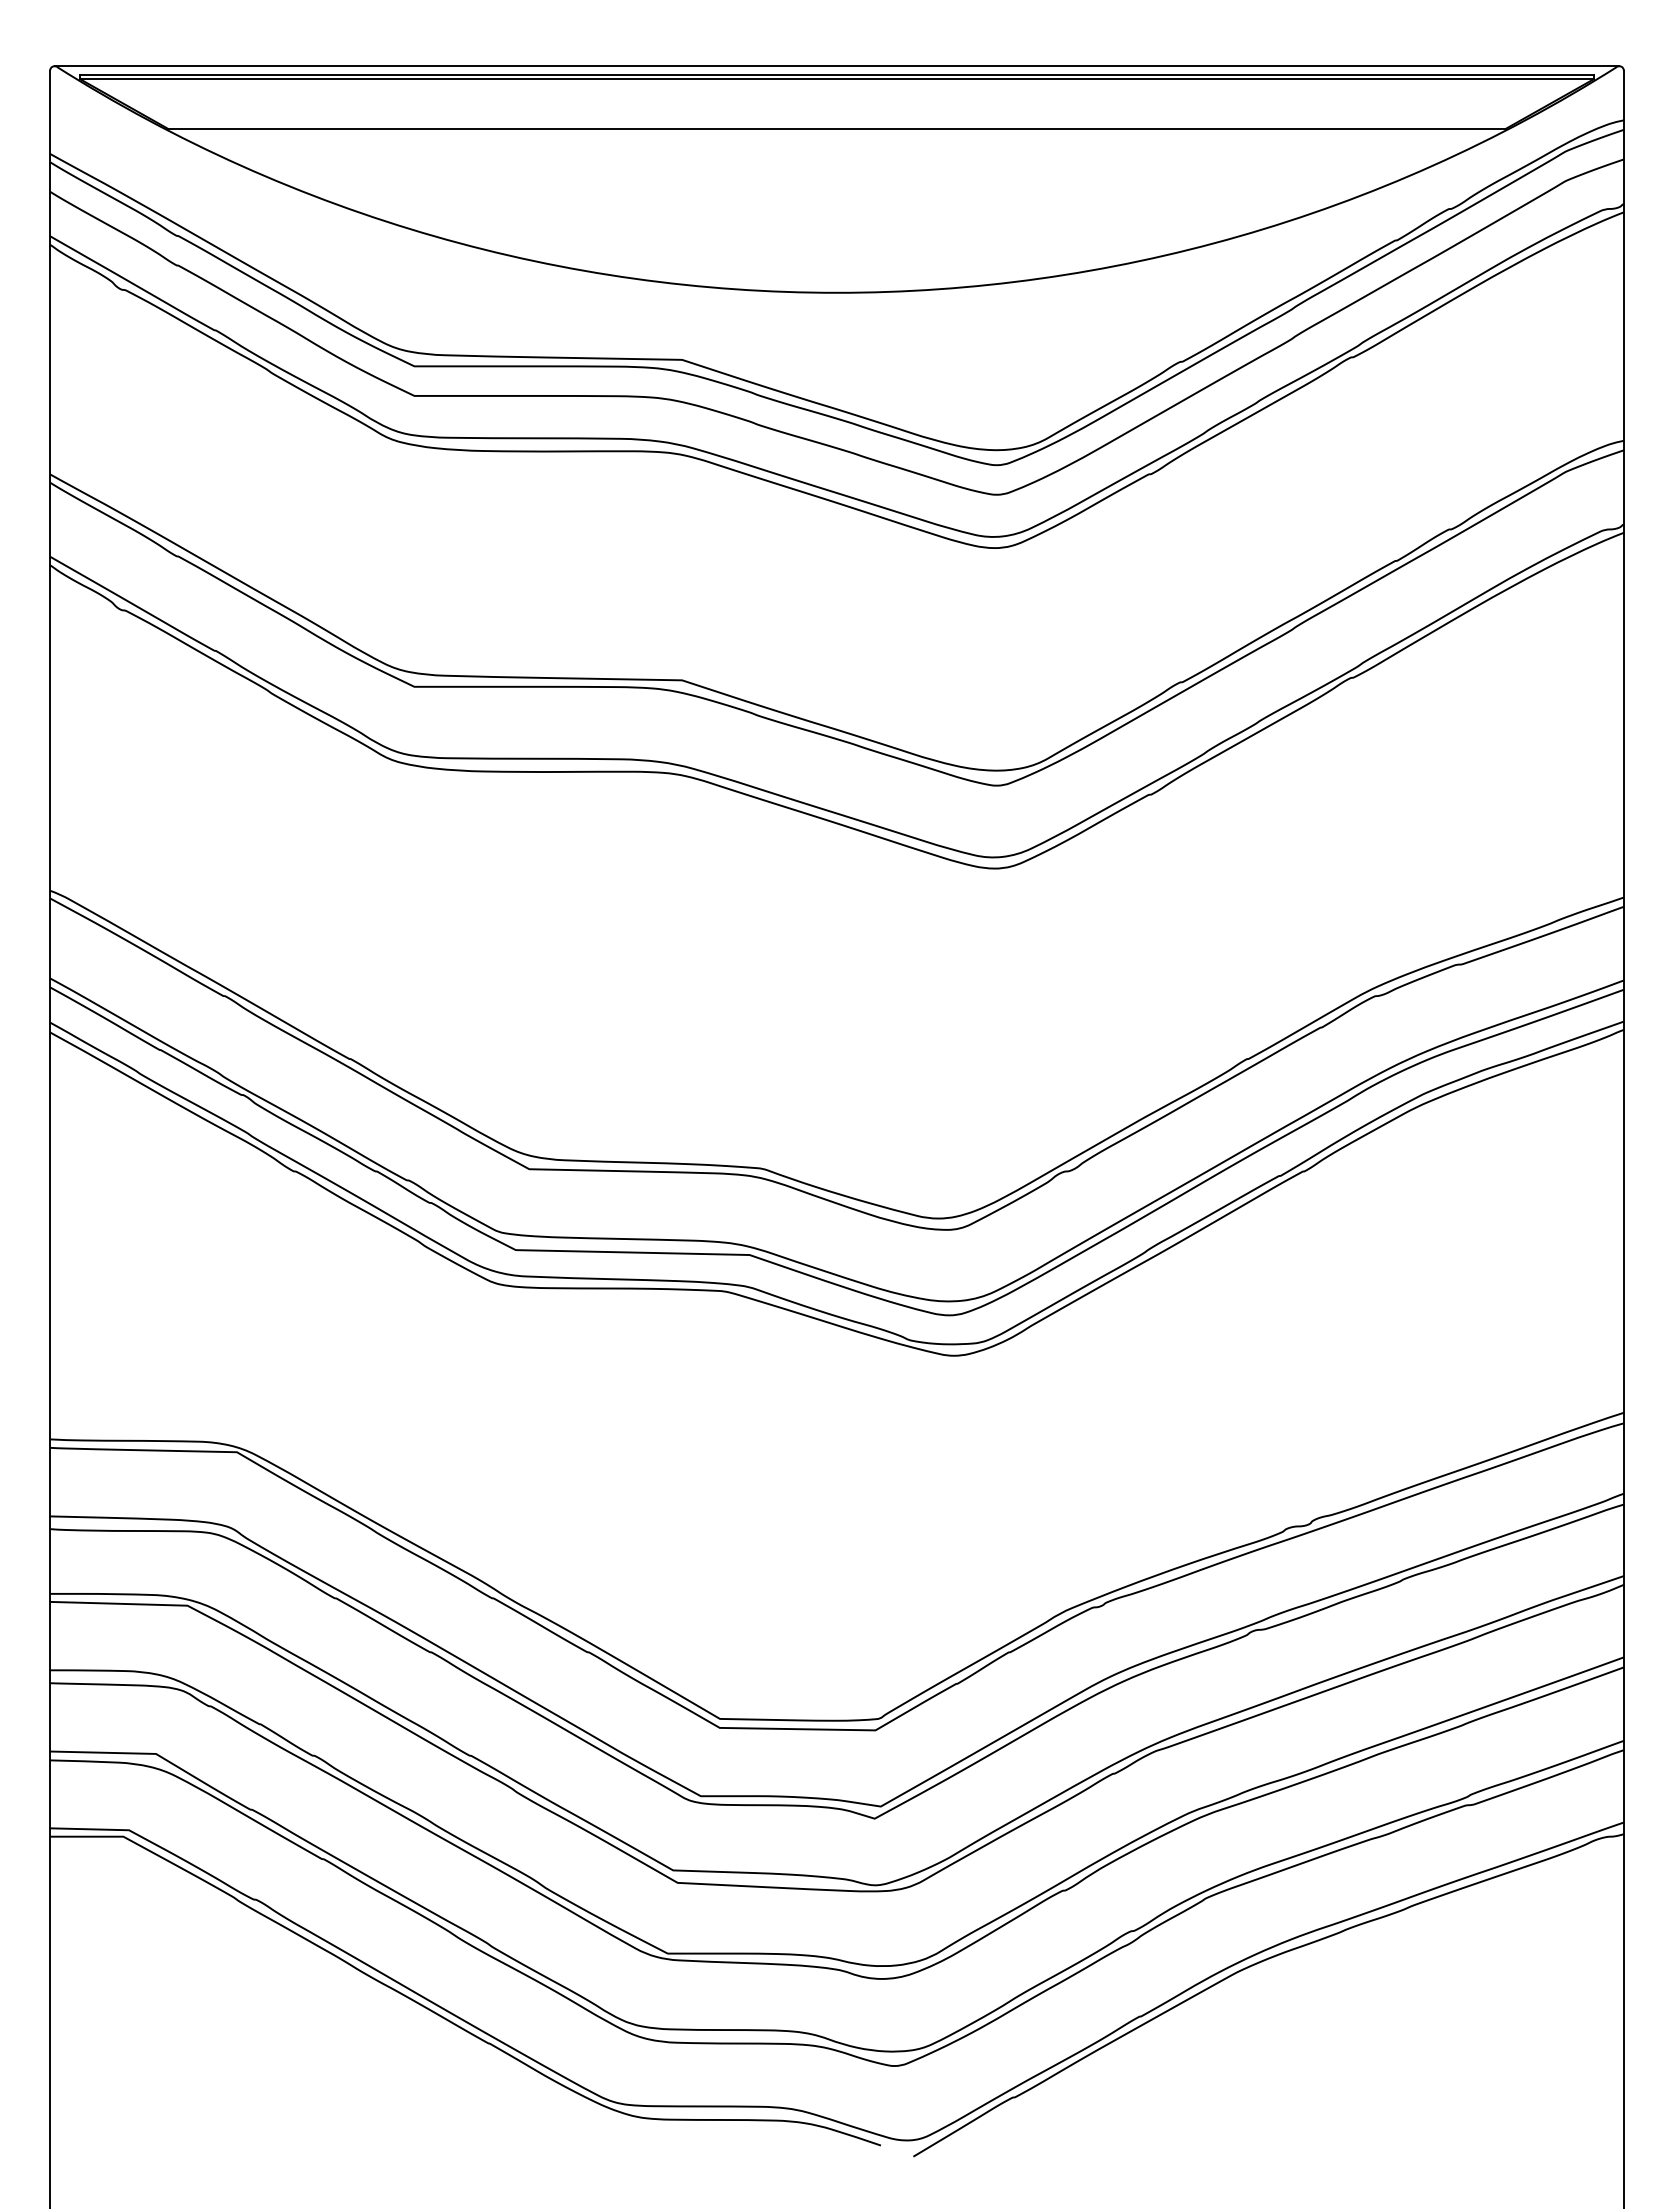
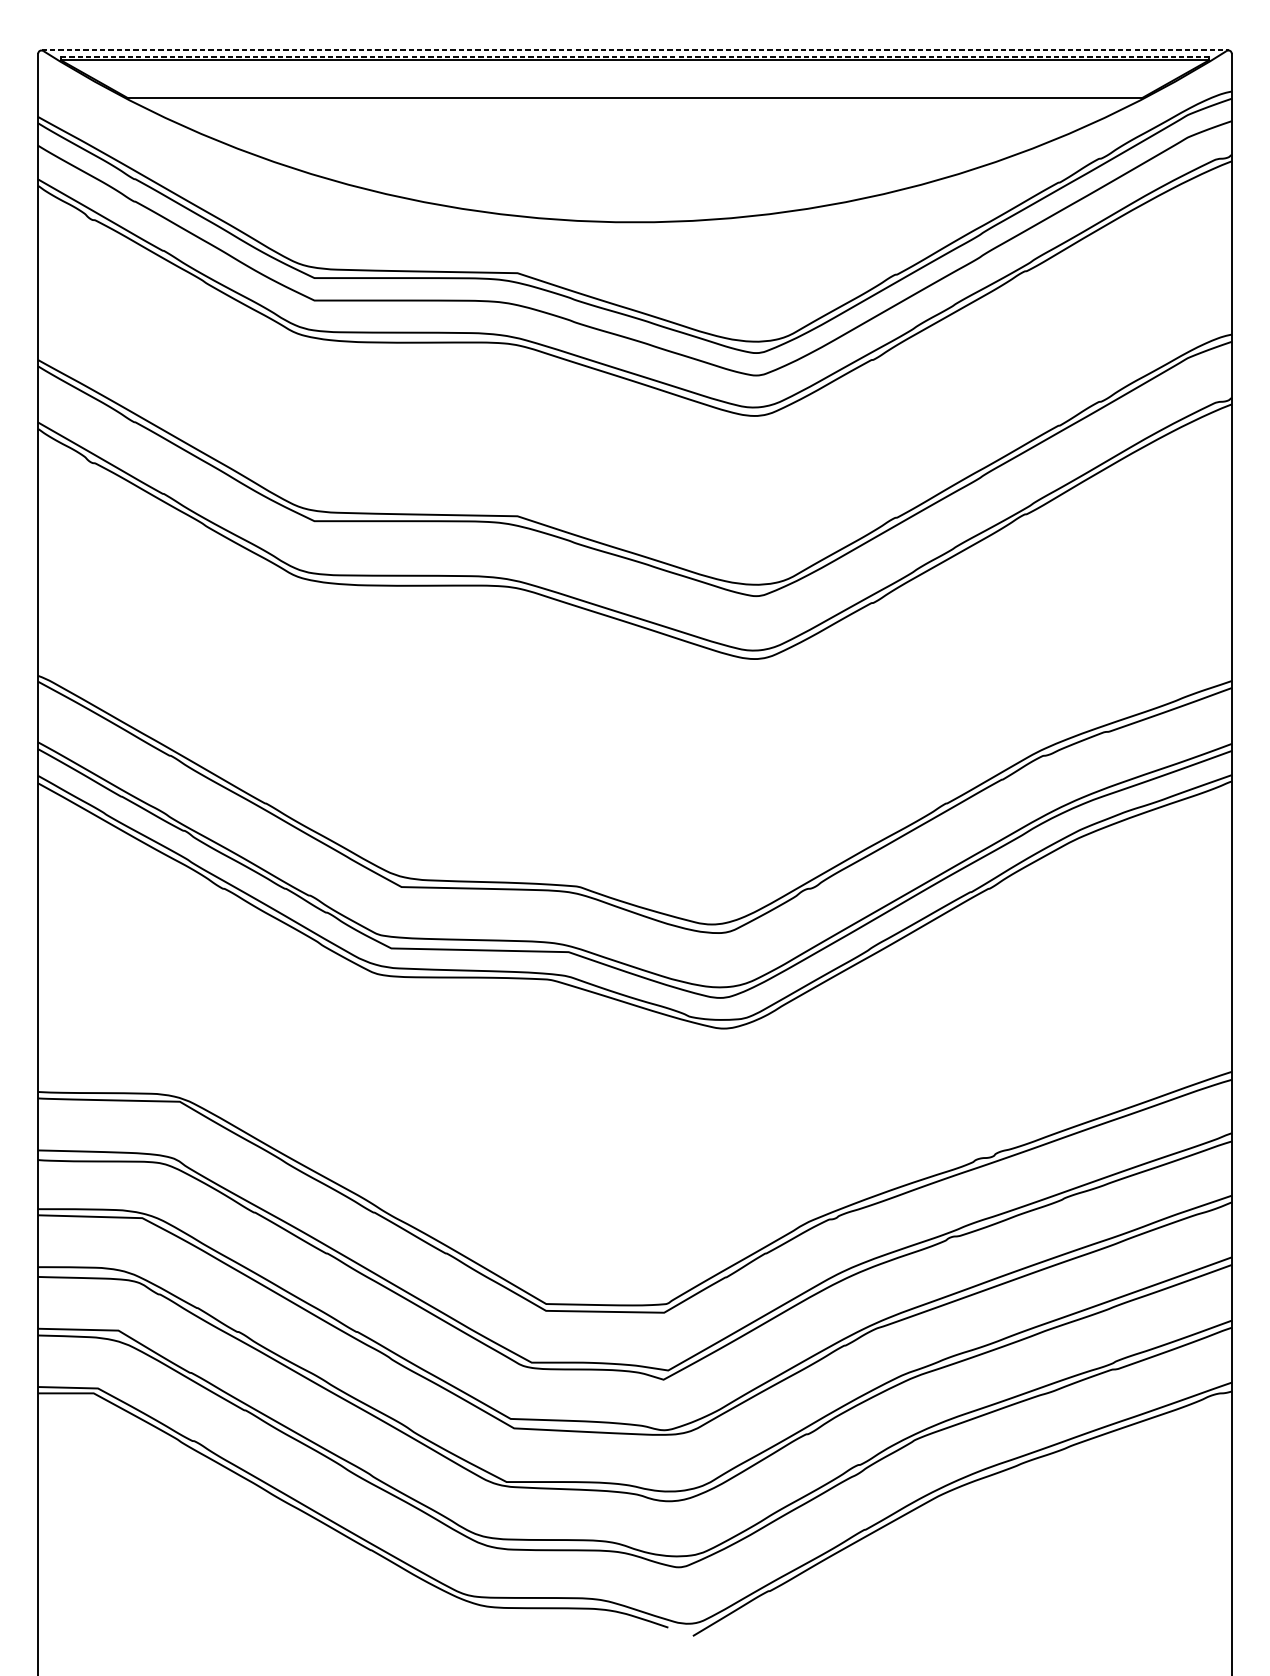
line: (837, 66) -> (635, 50), solid -> dashed
line: (837, 74) -> (635, 56), solid -> dashed

